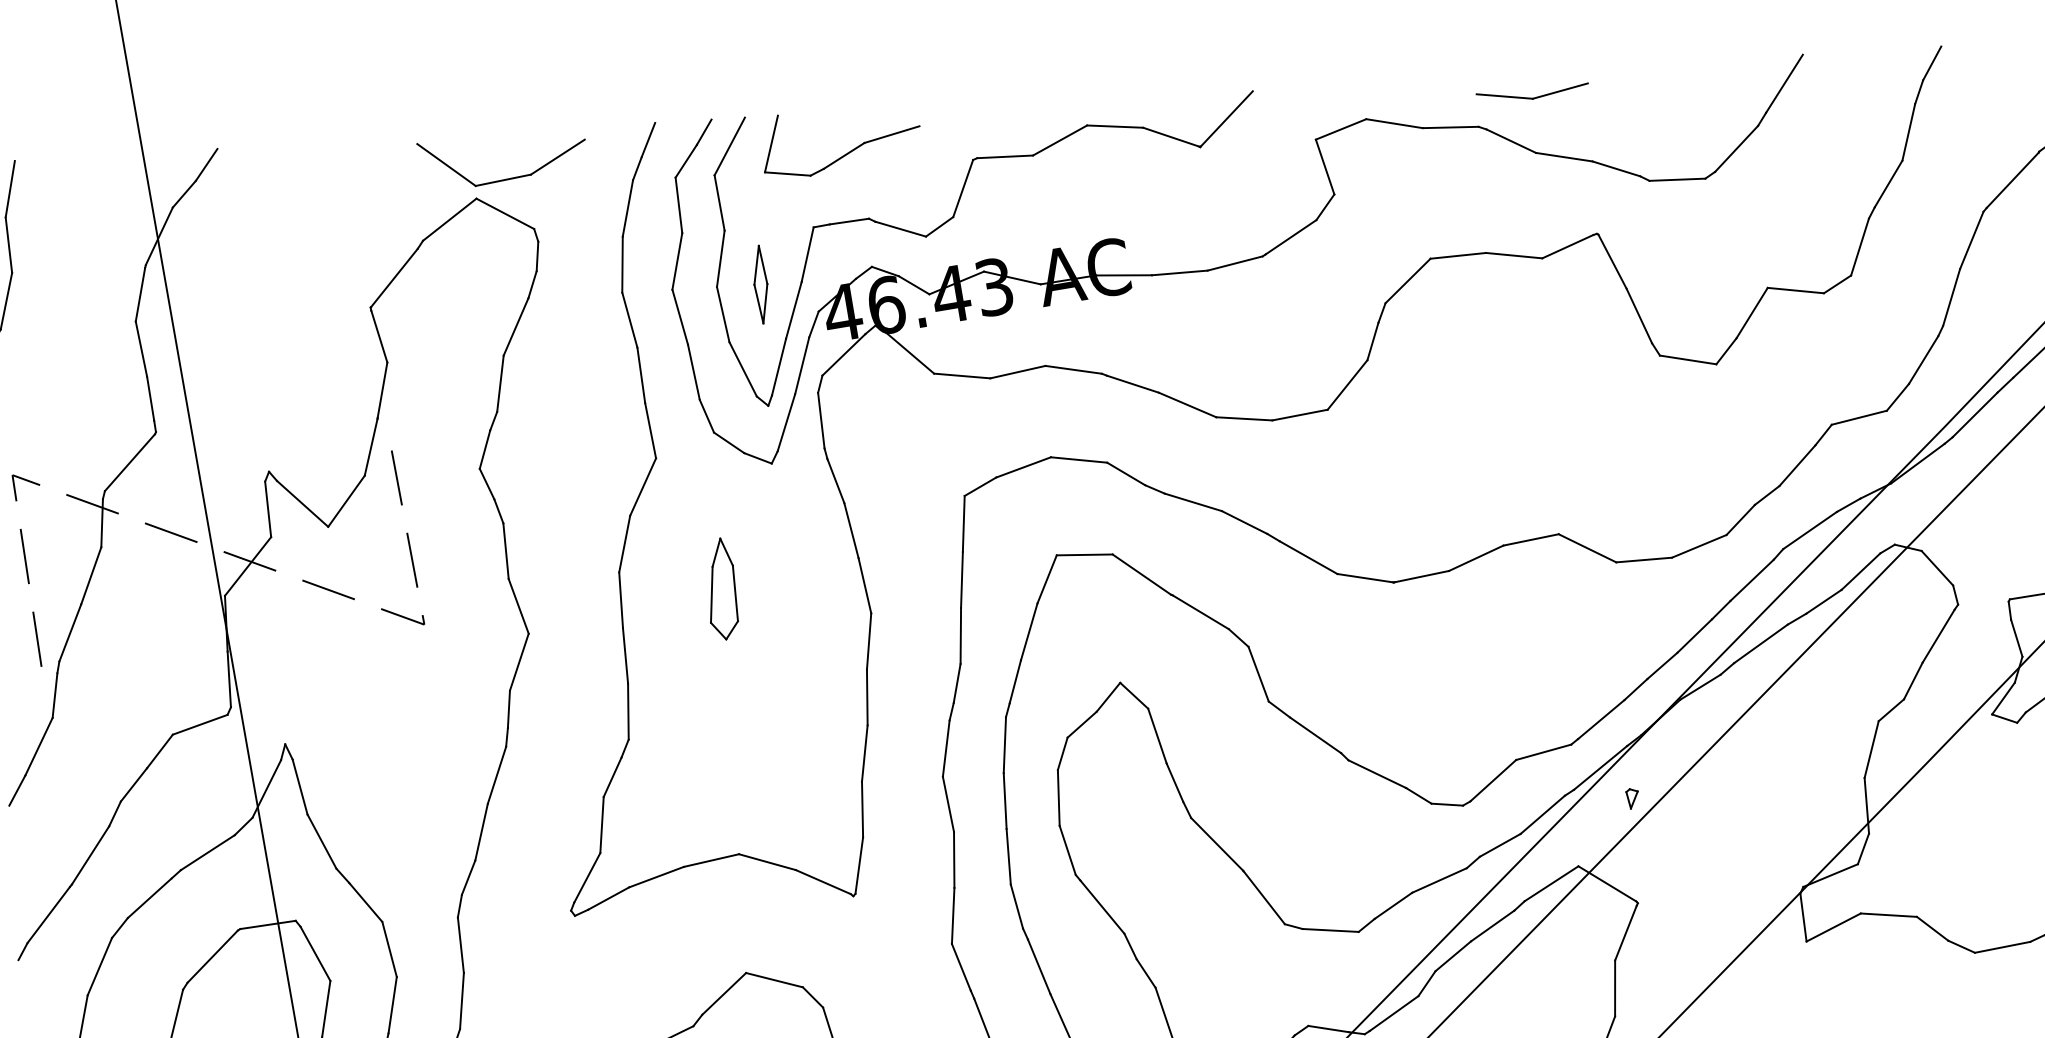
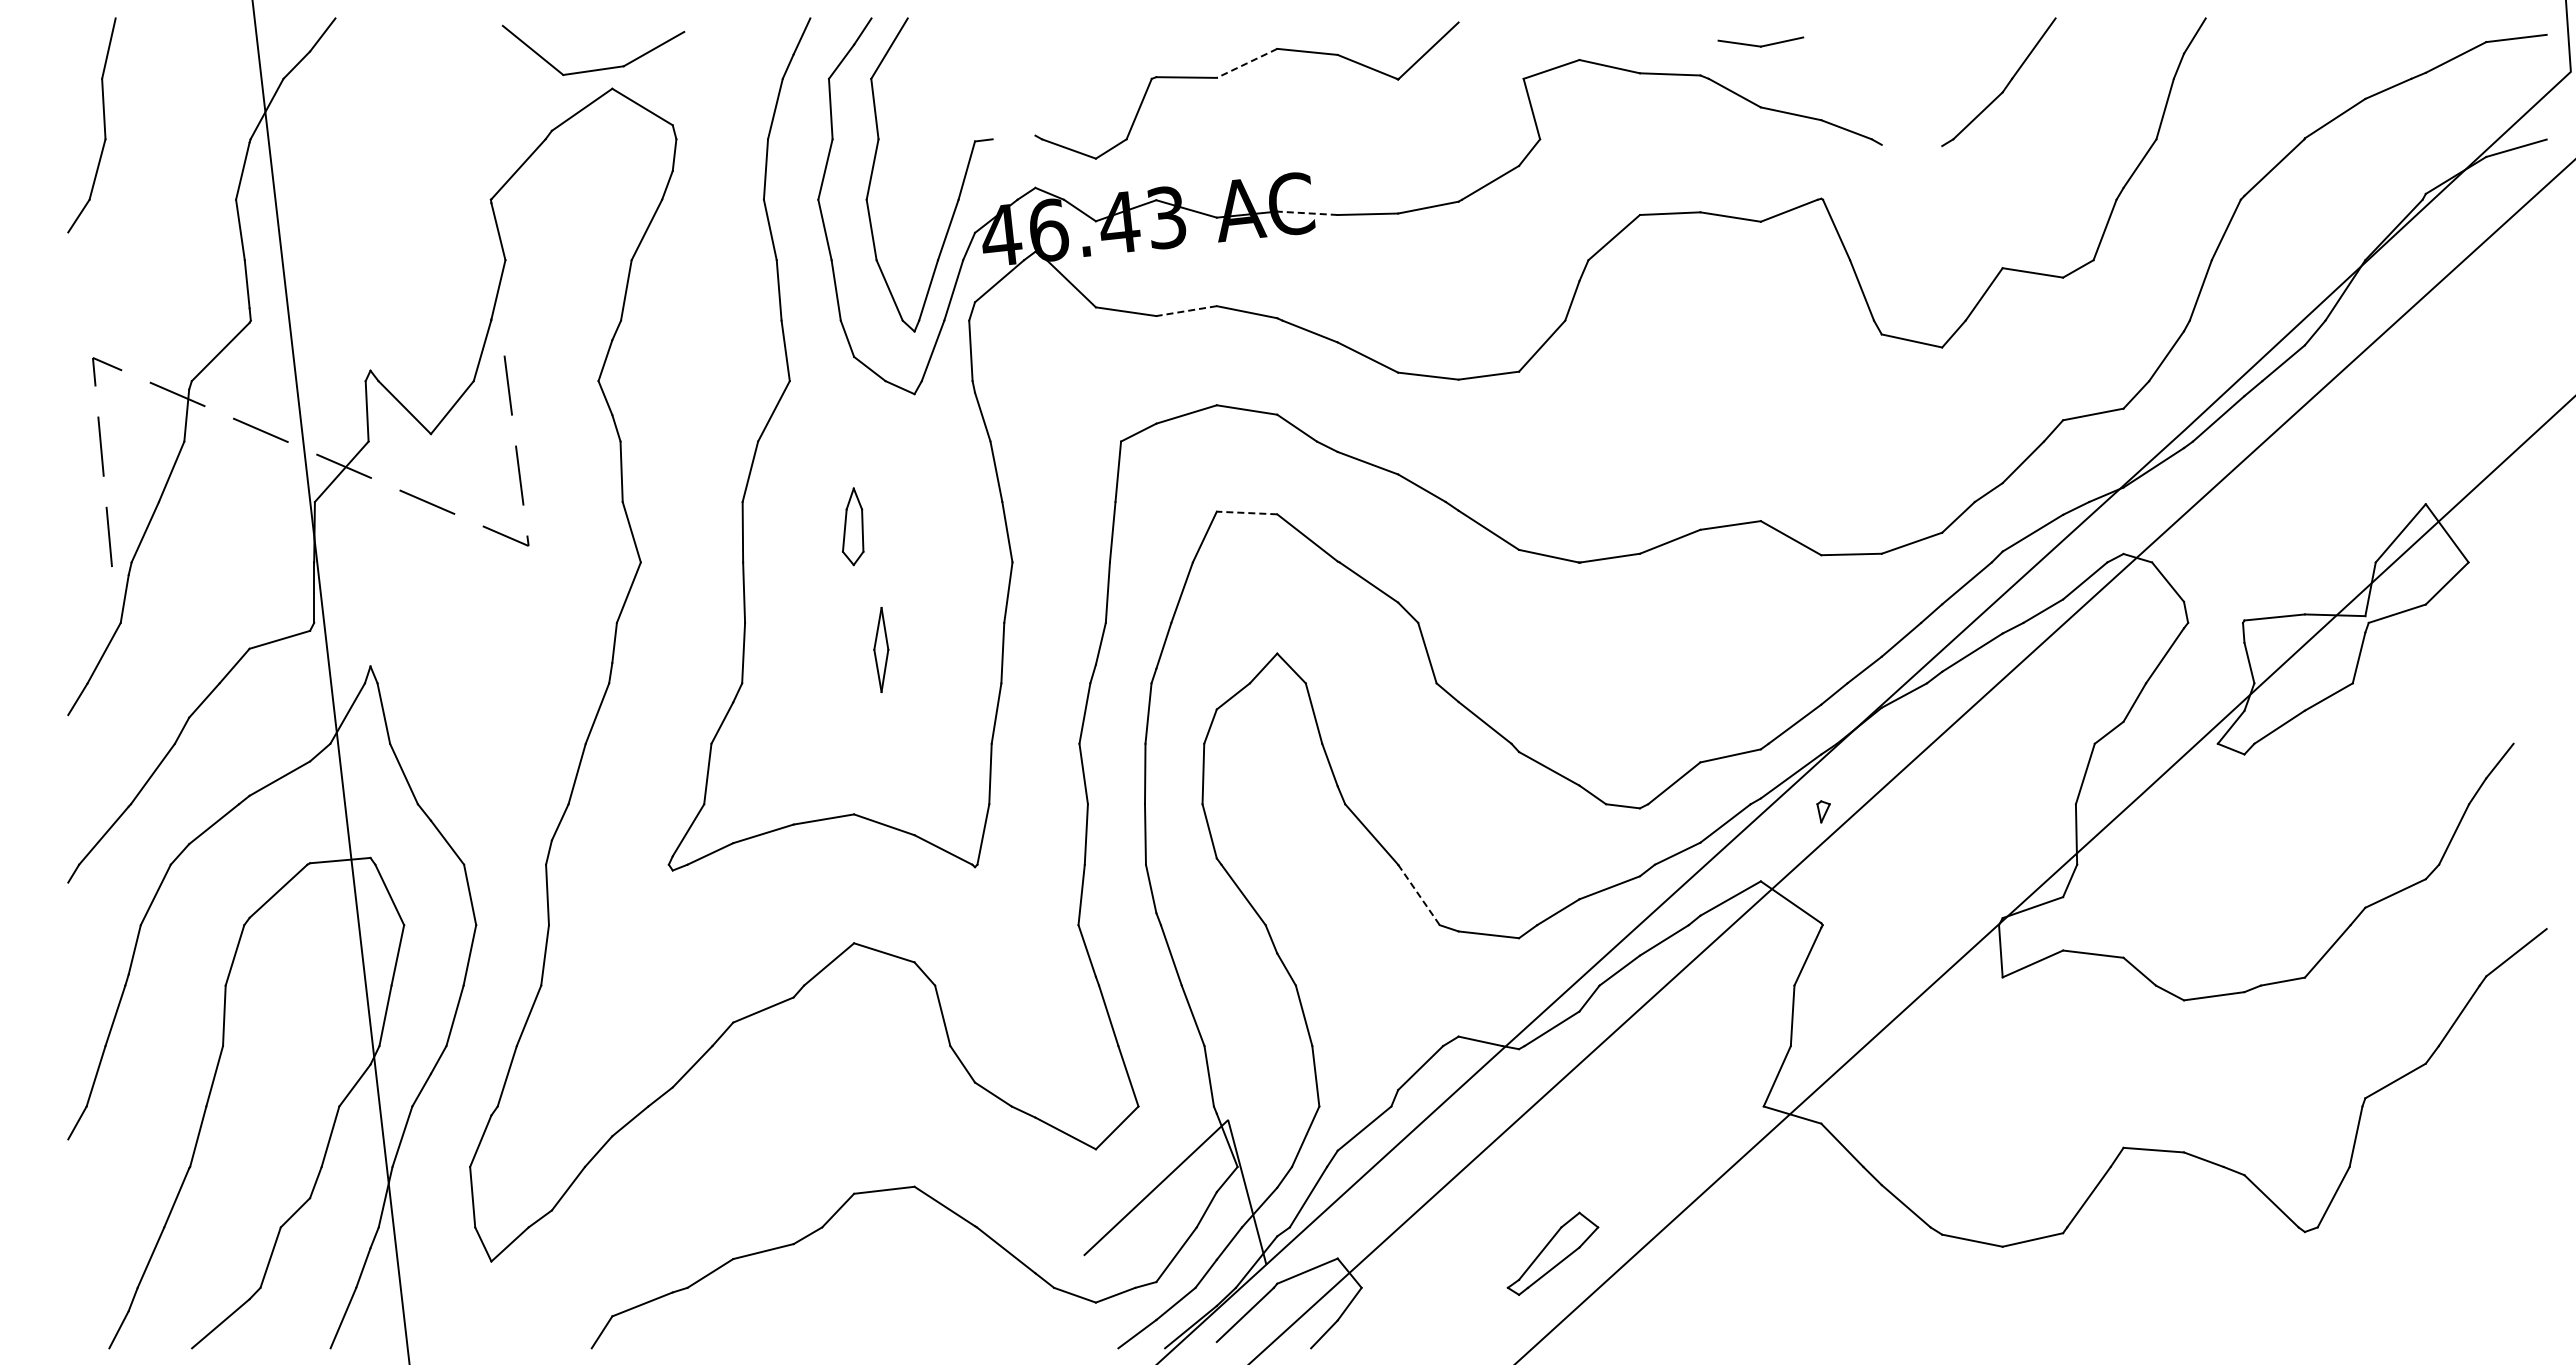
part: (1532, 92) -> (1760, 41), size x0.7
line: (1060, 140) -> (1247, 63), solid -> dashed
part: (849, 151) -> (1018, 61), removed
part: (508, 177) -> (599, 68), moved
line: (1677, 179) -> (1911, 145), removed
line: (848, 221) -> (1013, 137), removed
line: (1124, 275) -> (1307, 213), solid -> dashed
part: (761, 284) -> (881, 649), moved
line: (1017, 372) -> (1186, 311), solid -> dashed
line: (1084, 554) -> (1246, 512), solid -> dashed
part: (721, 588) -> (852, 526), size x0.7
line: (1263, 897) -> (1418, 894), solid -> dashed

